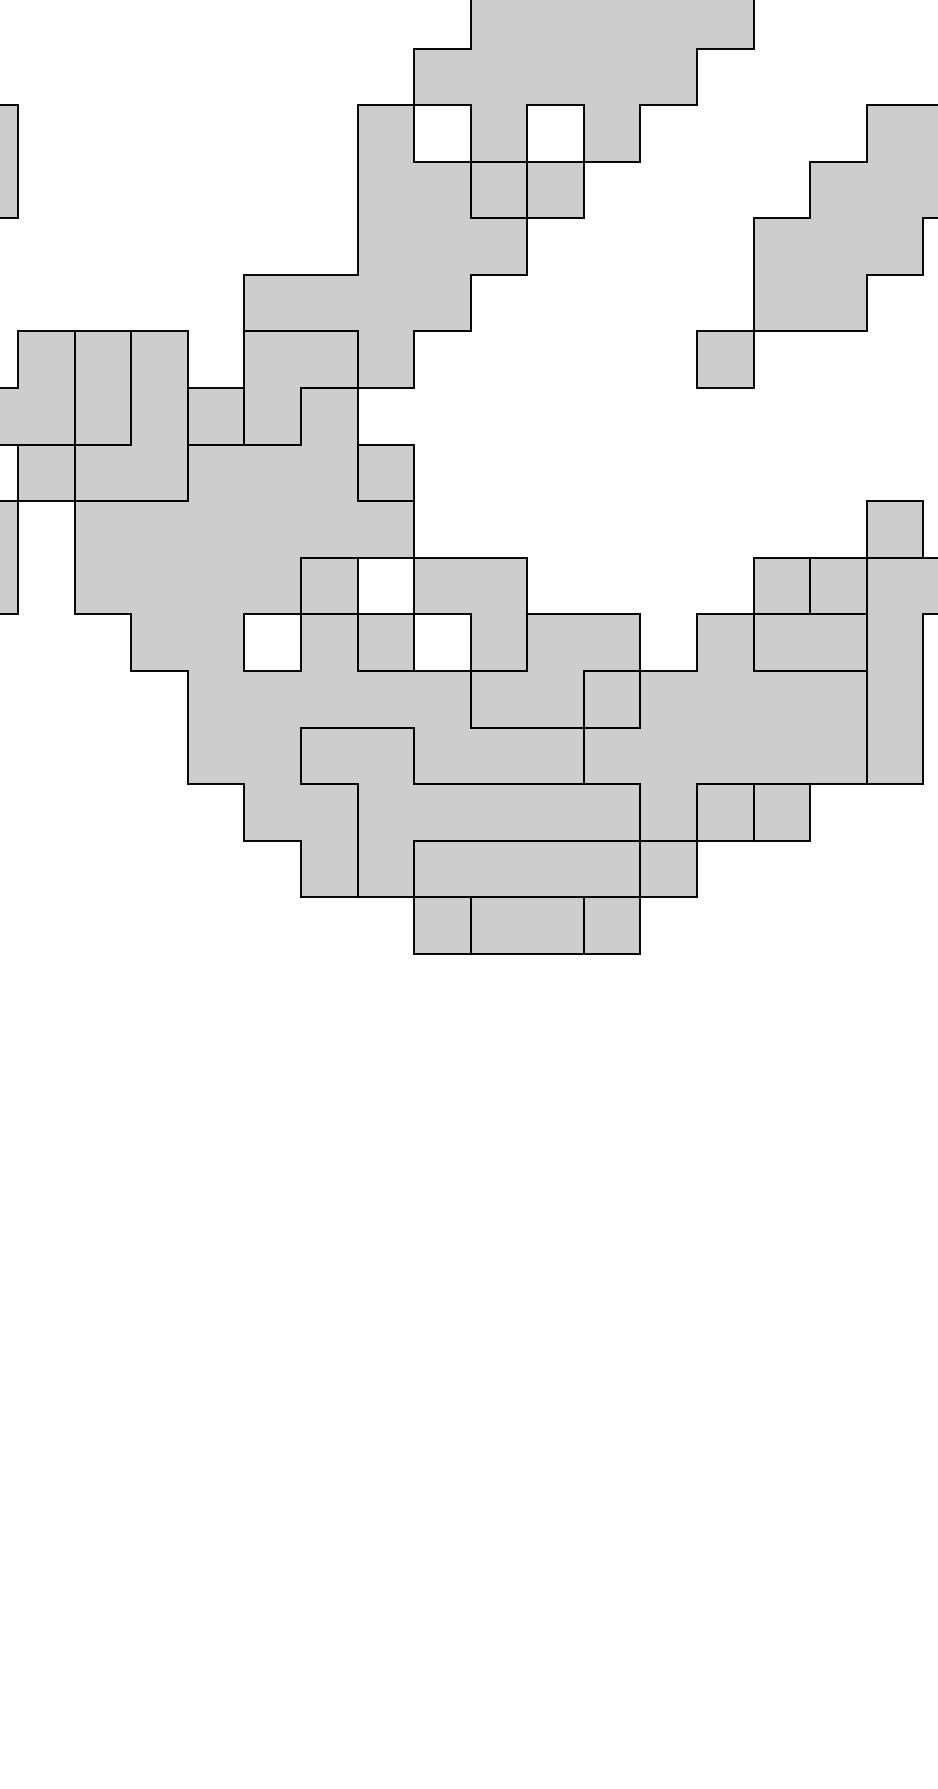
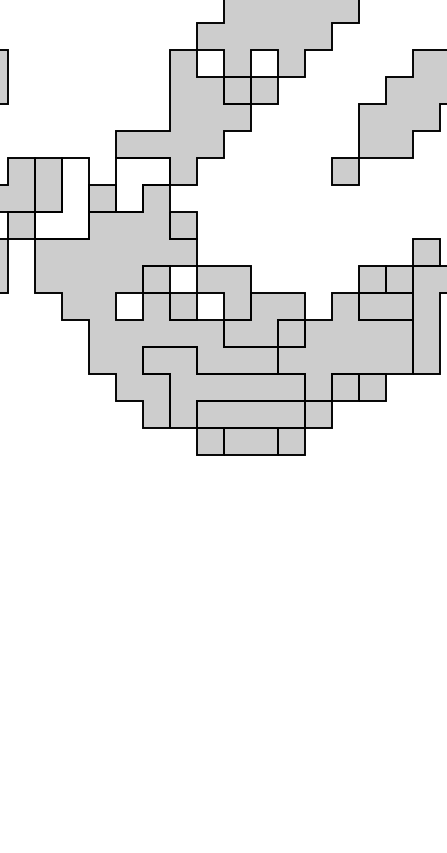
fill: (301, 386) -> (143, 184), removed
fill: (131, 416) -> (62, 198), removed

